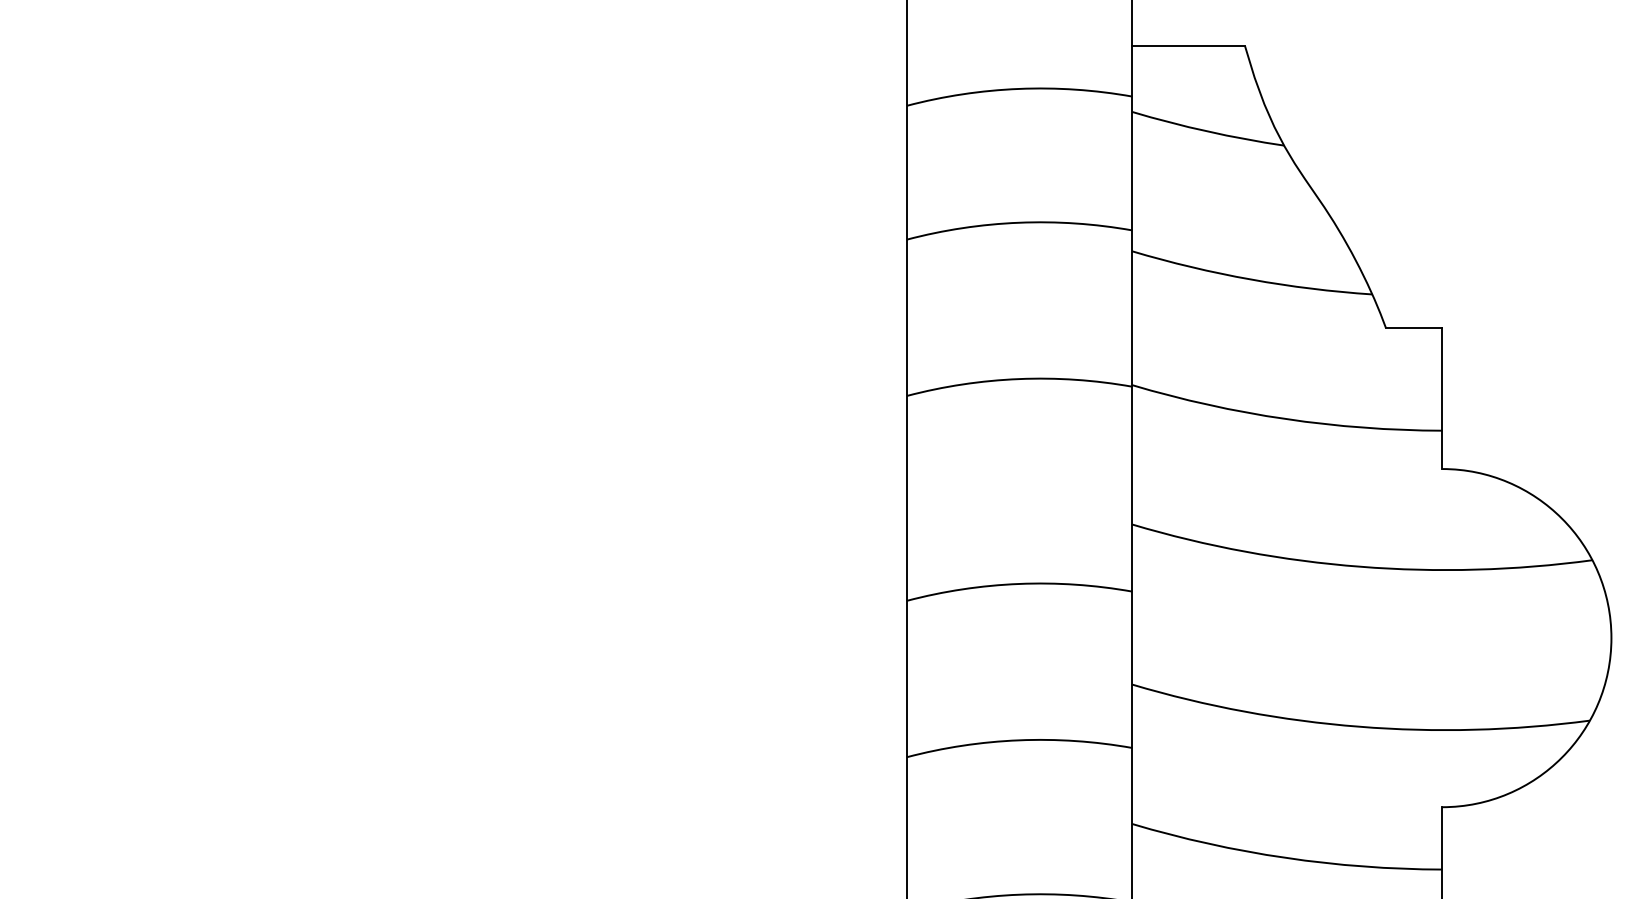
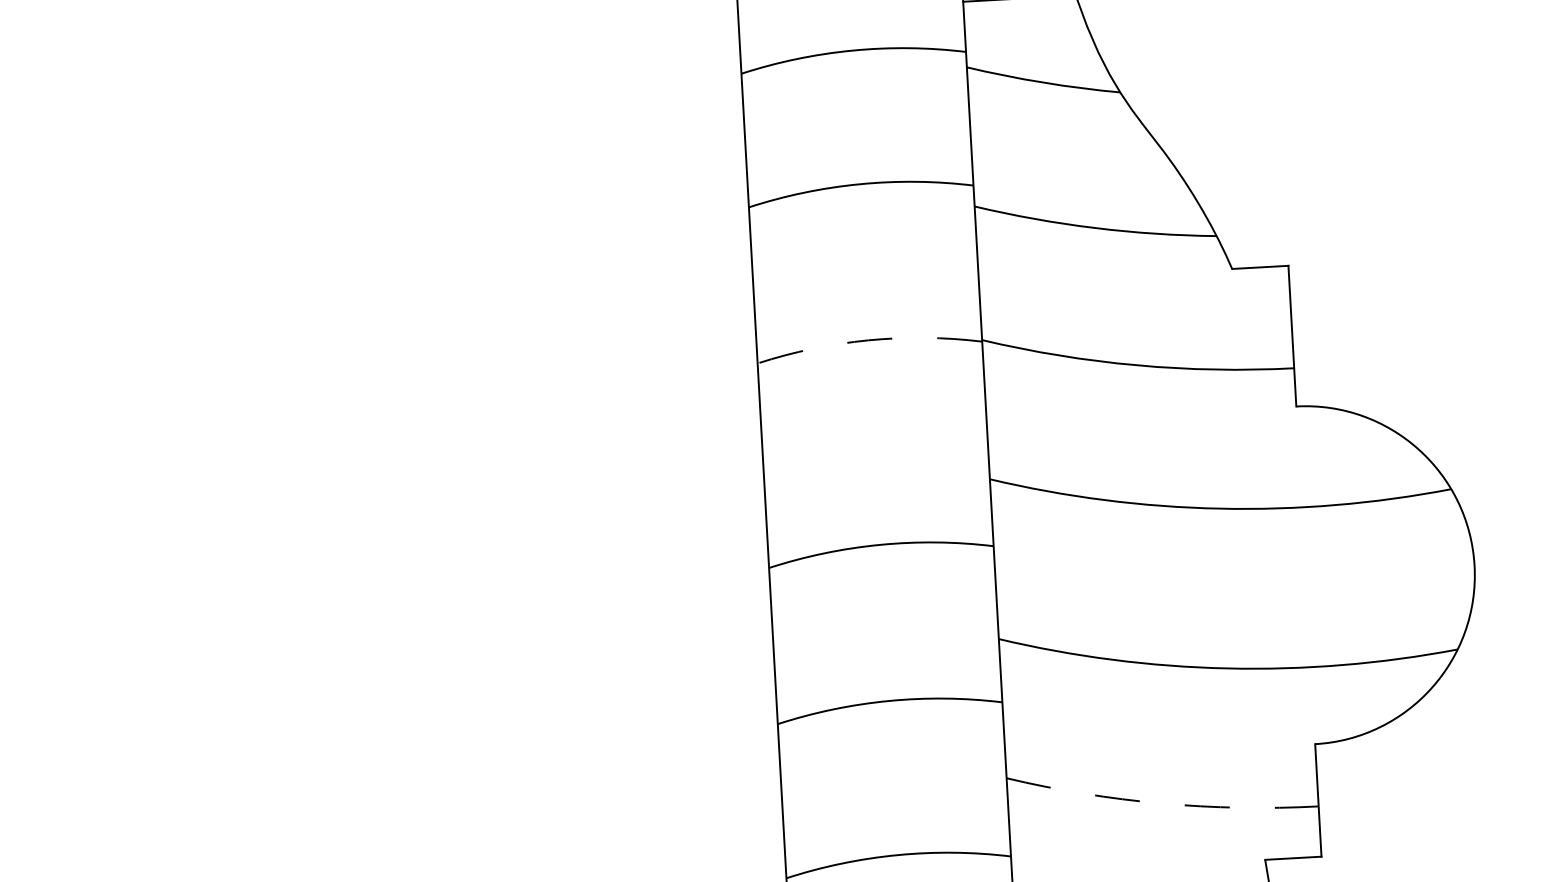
arc: (1019, 379) -> (869, 340), solid -> dashed
arc: (1285, 857) -> (1161, 803), solid -> dashed

